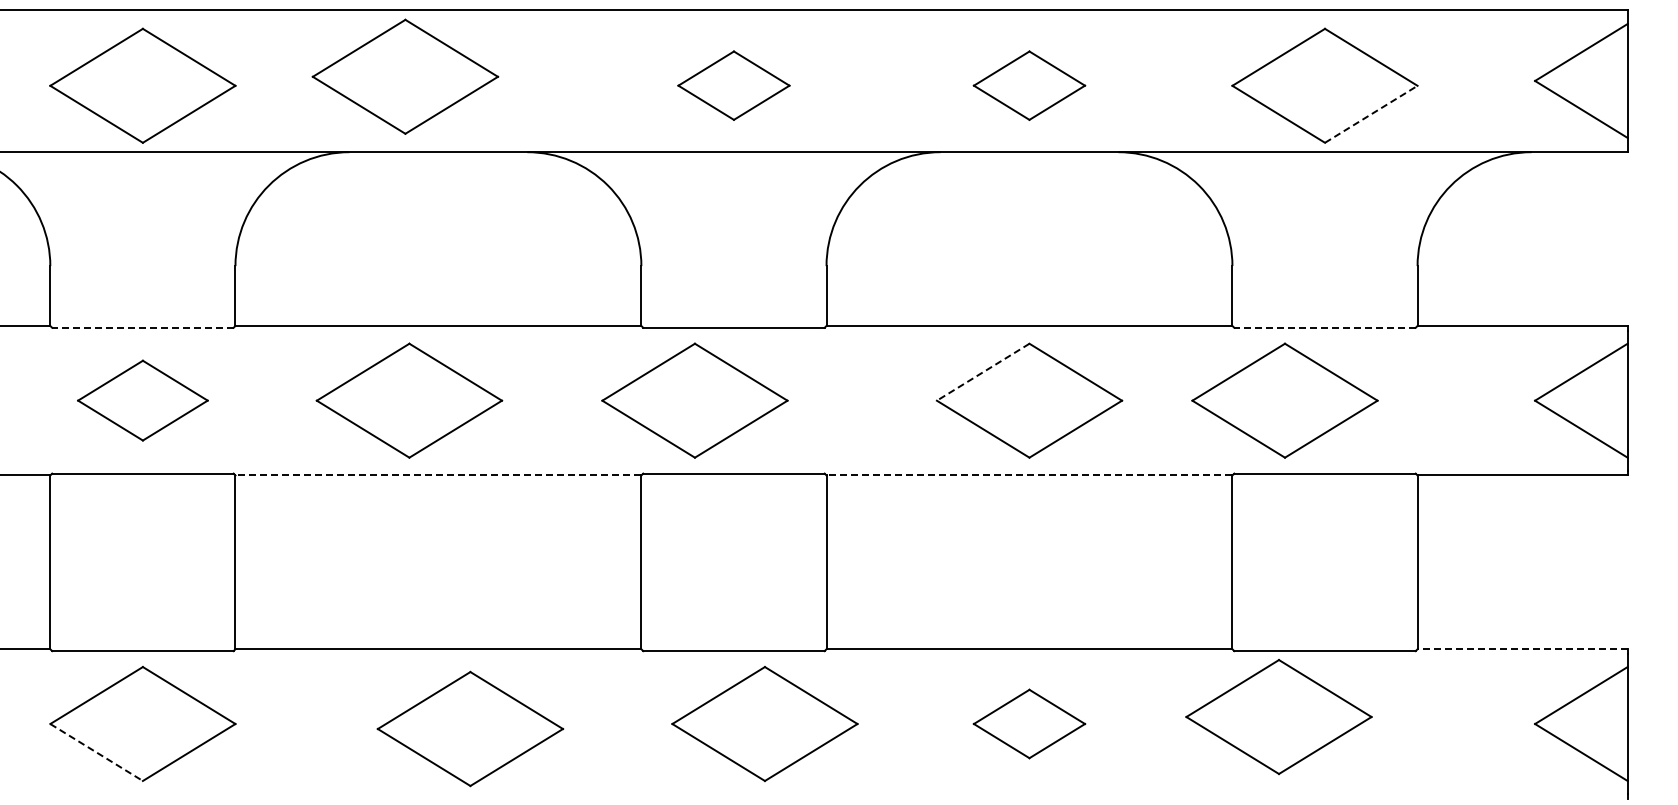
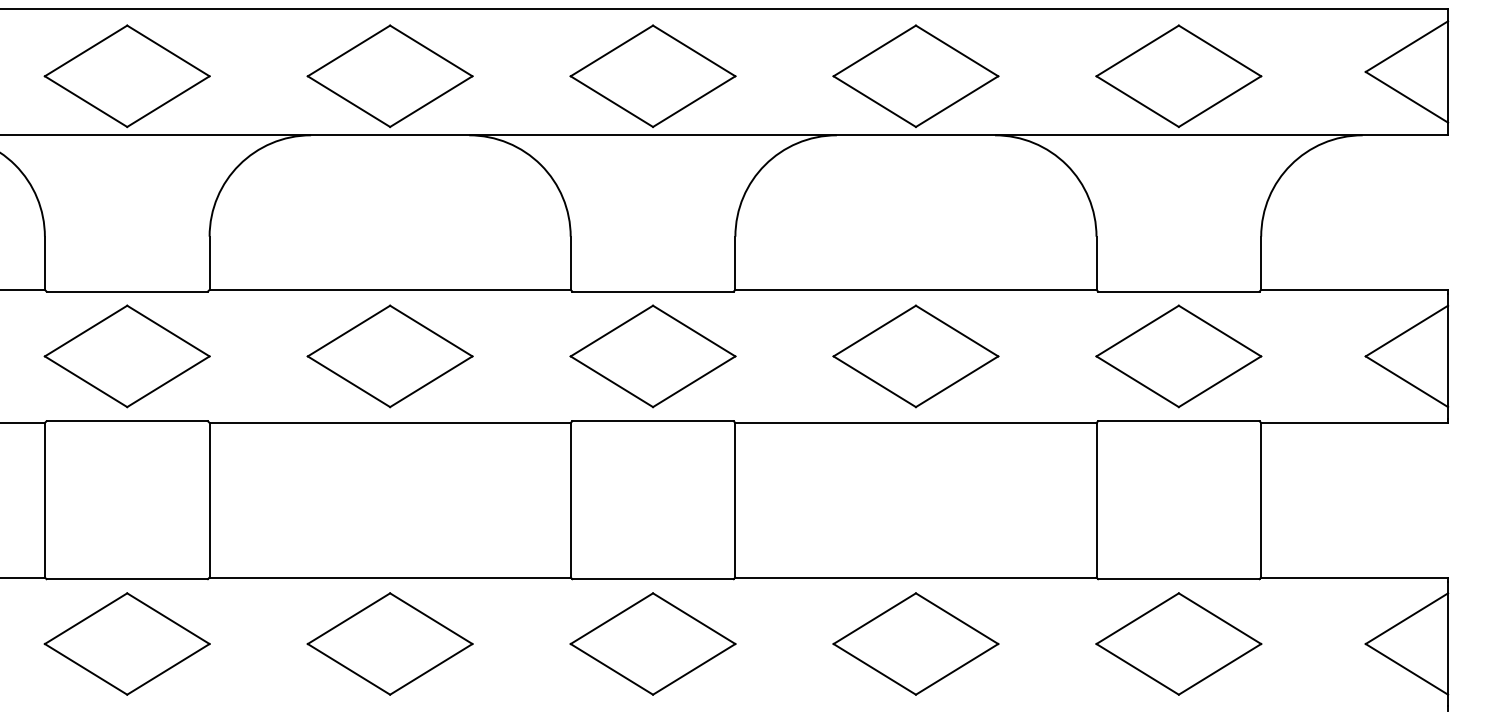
part: (405, 76) -> (390, 75), moved
part: (733, 85) -> (652, 75), size x1.67
part: (1029, 85) -> (915, 75), size x1.67
line: (1371, 114) -> (1220, 101), dashed -> solid
line: (142, 327) -> (126, 291), dashed -> solid
line: (1325, 327) -> (1179, 291), dashed -> solid
line: (982, 372) -> (874, 331), dashed -> solid
part: (142, 400) -> (126, 356), size x1.43
part: (409, 400) -> (390, 356), moved
part: (694, 400) -> (652, 356), moved
part: (1284, 400) -> (1178, 356), moved
line: (438, 475) -> (390, 422), dashed -> solid
line: (1029, 475) -> (915, 422), dashed -> solid
line: (1522, 649) -> (1354, 577), dashed -> solid
part: (1278, 716) -> (1178, 643), moved
part: (764, 723) -> (652, 643), moved
part: (1029, 723) -> (915, 643), size x1.67
part: (470, 728) -> (390, 643), moved
line: (97, 752) -> (86, 669), dashed -> solid

